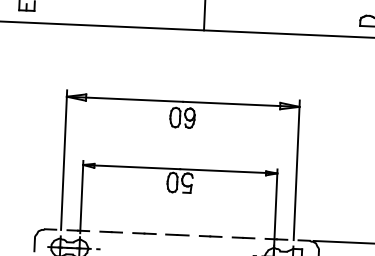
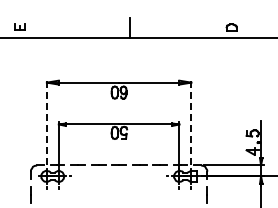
line: (63, 159) -> (46, 121), solid -> dashed
line: (297, 169) -> (191, 121), solid -> dashed

